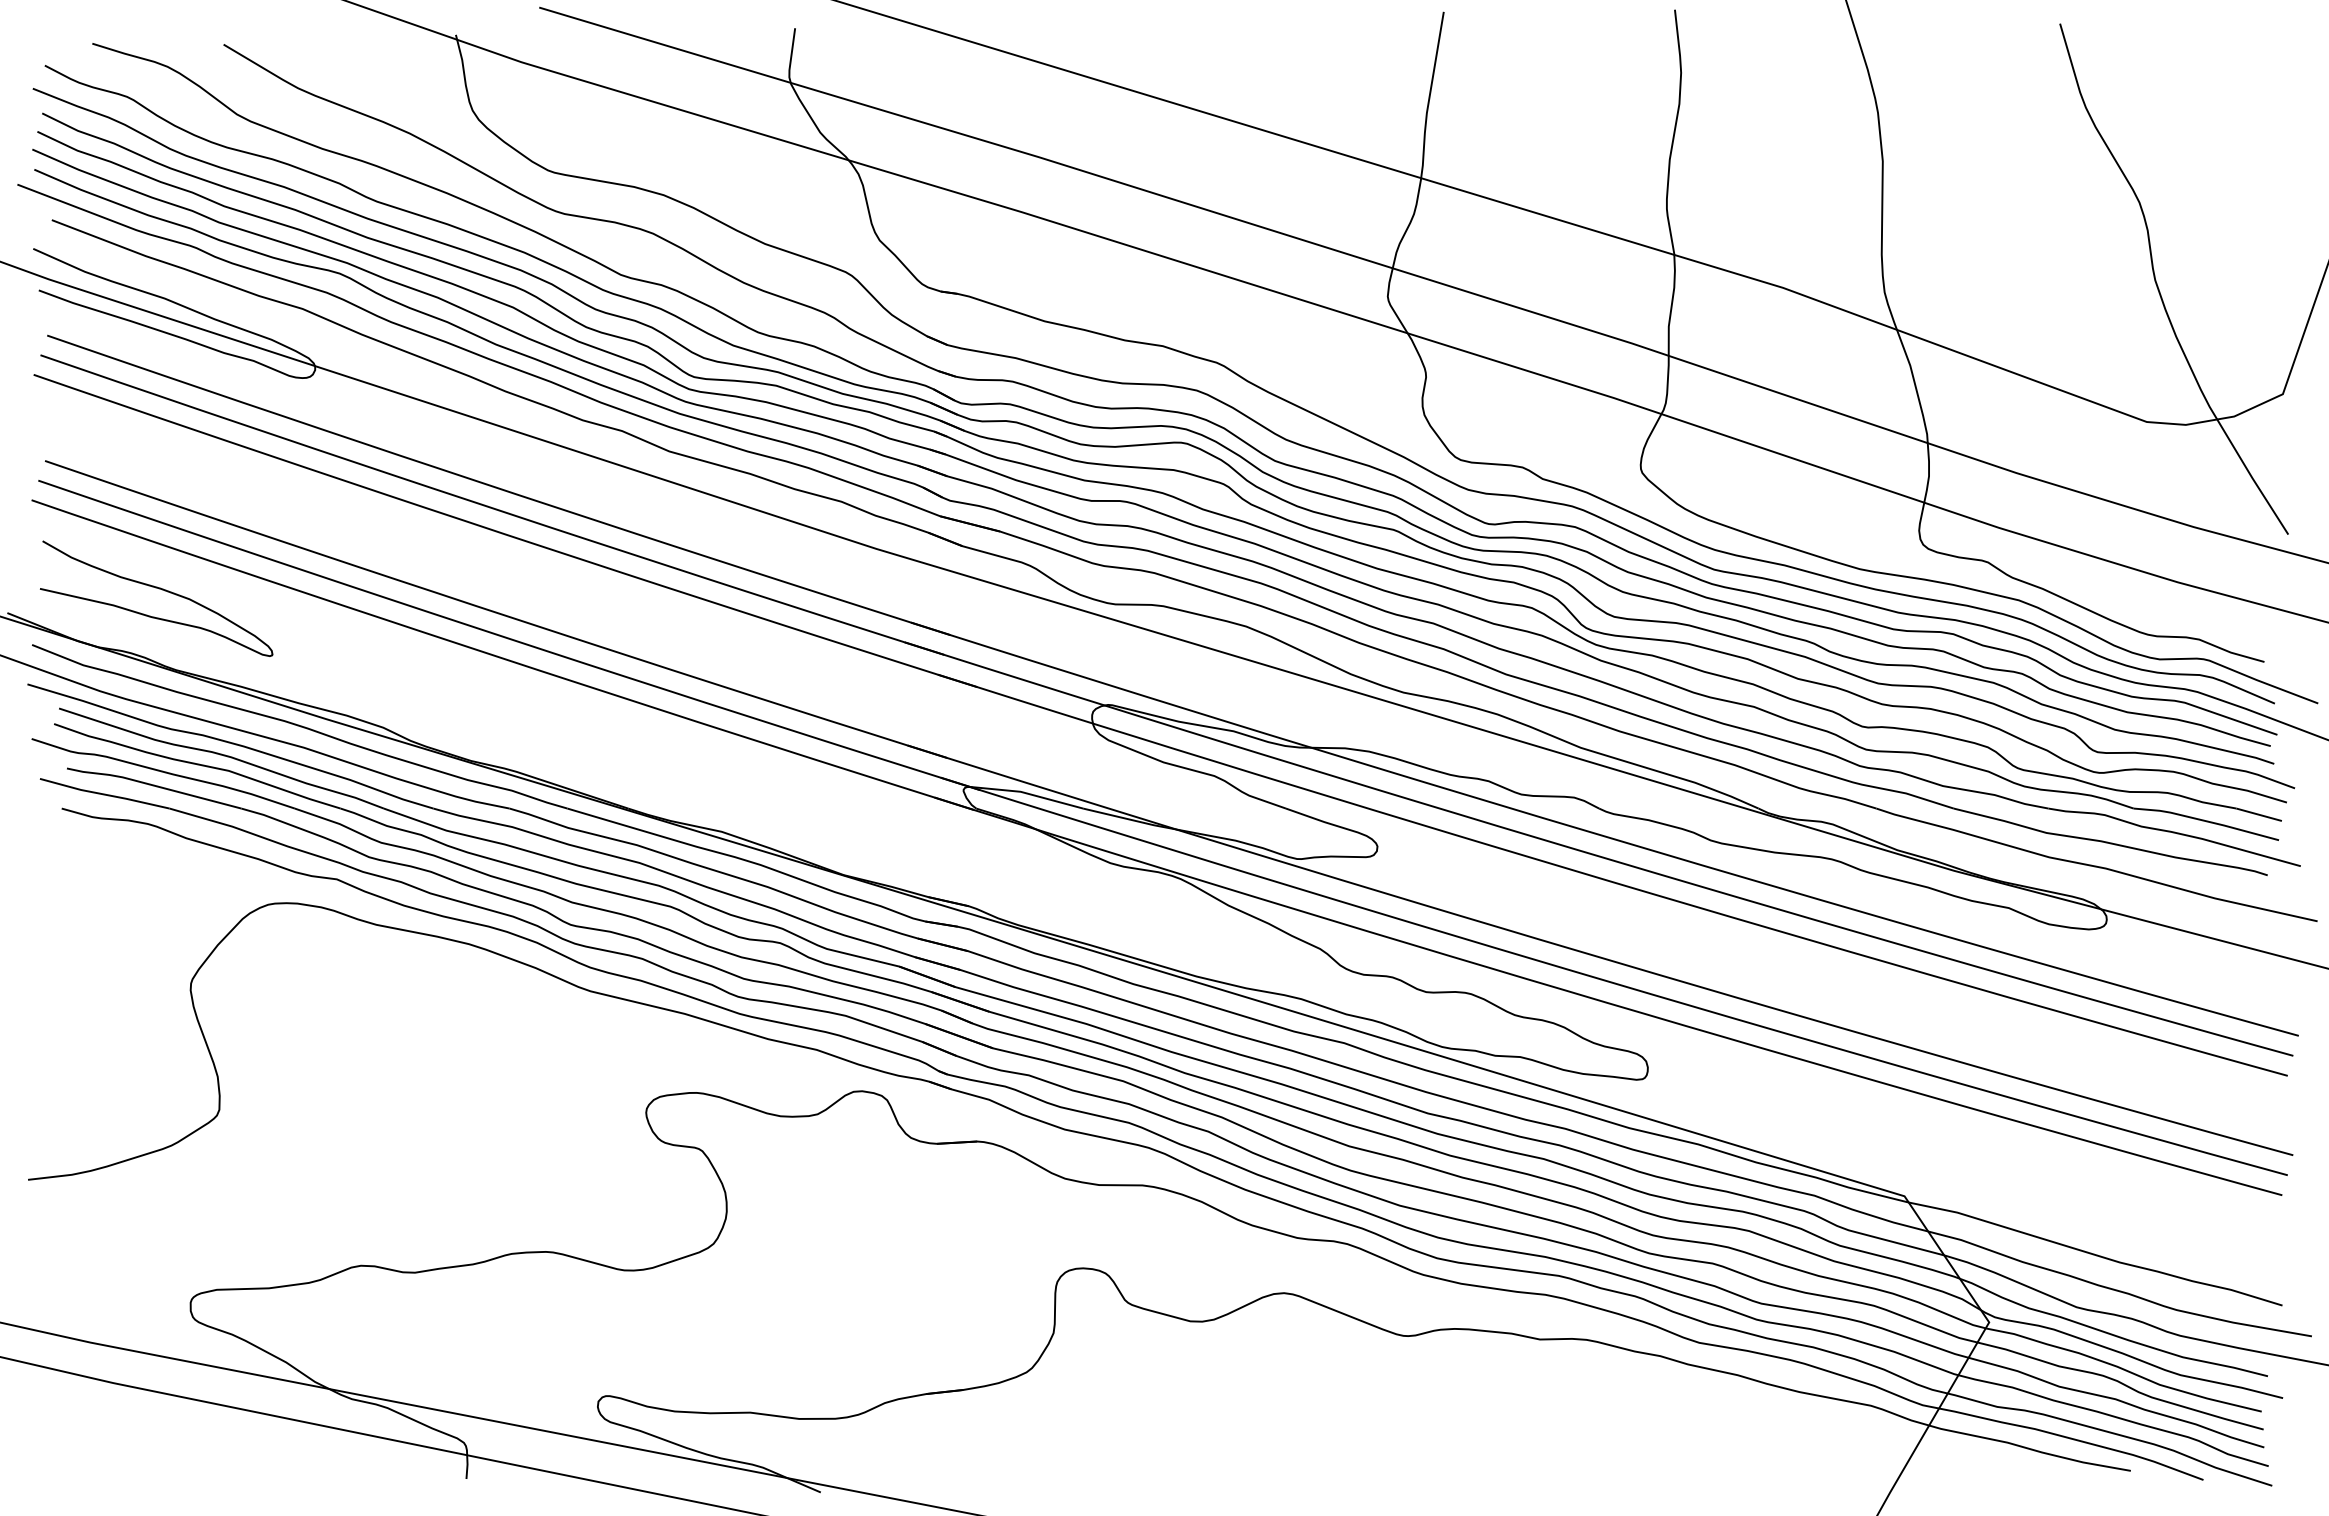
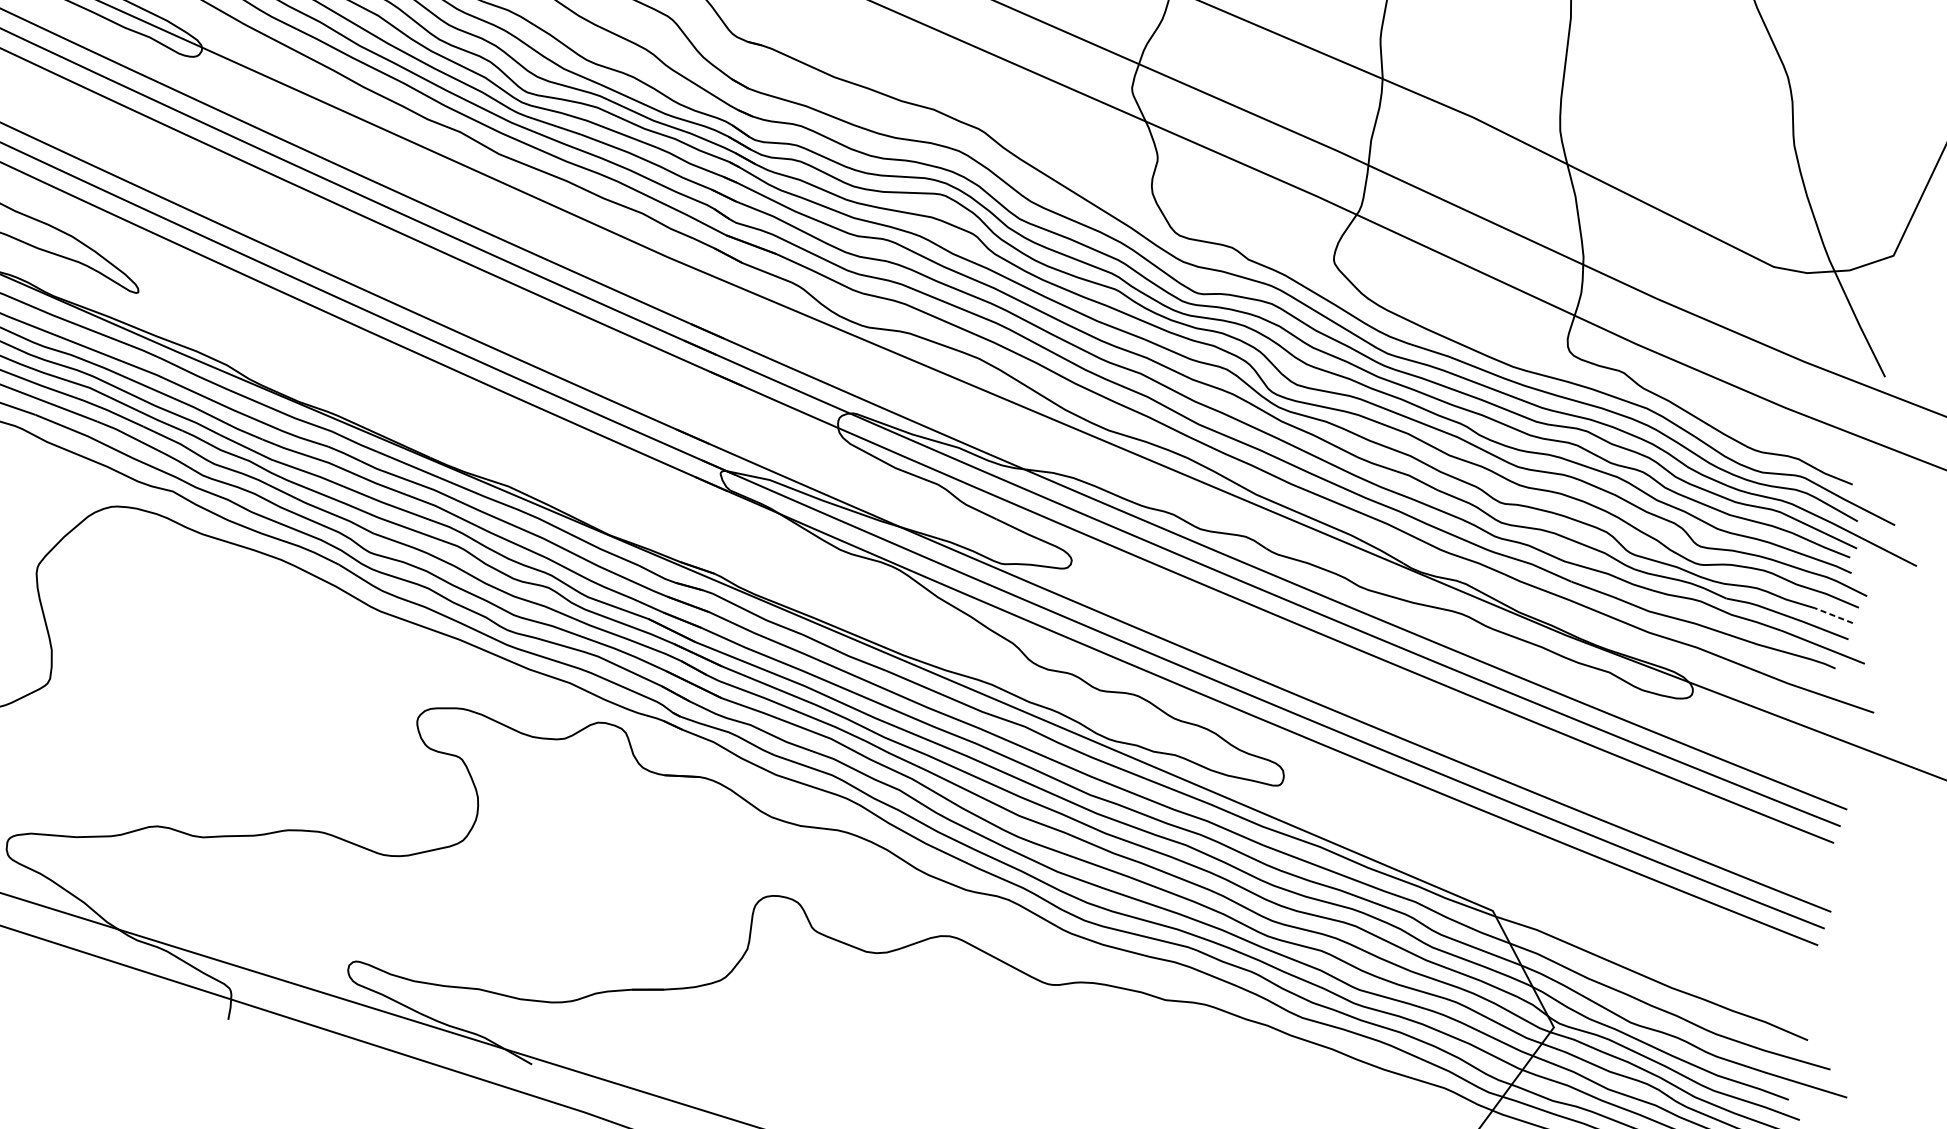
line: (2259, 814) -> (1834, 615), solid -> dashed

